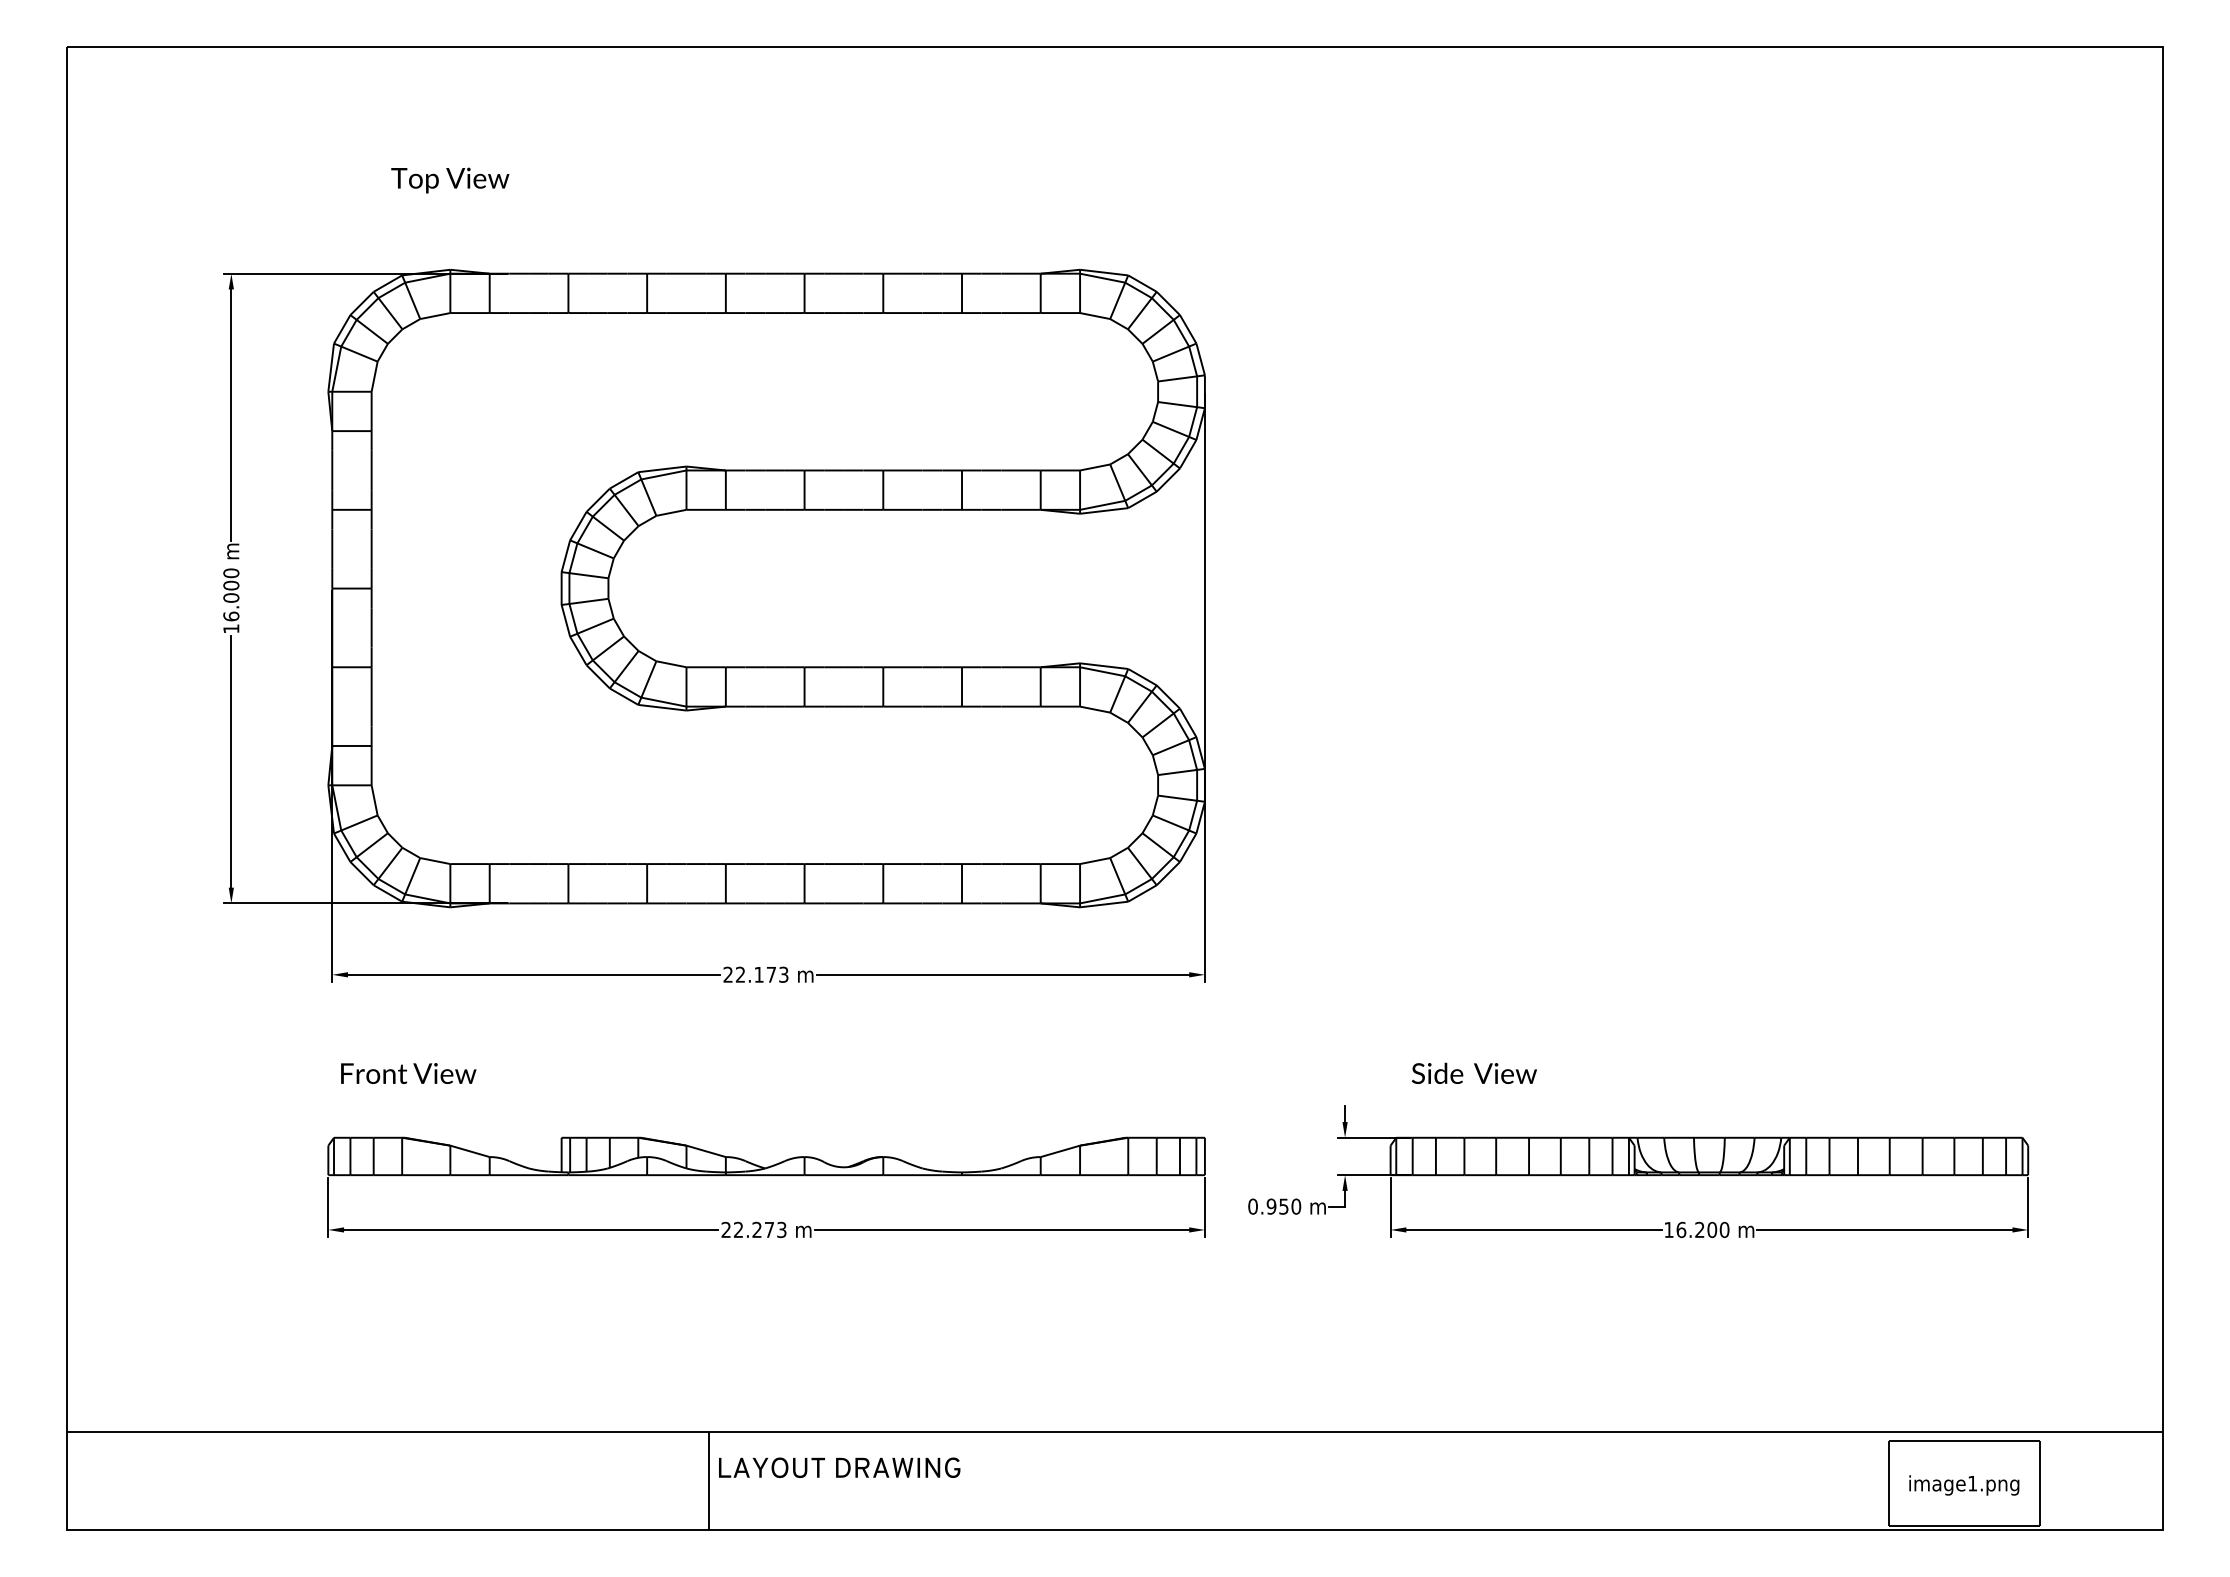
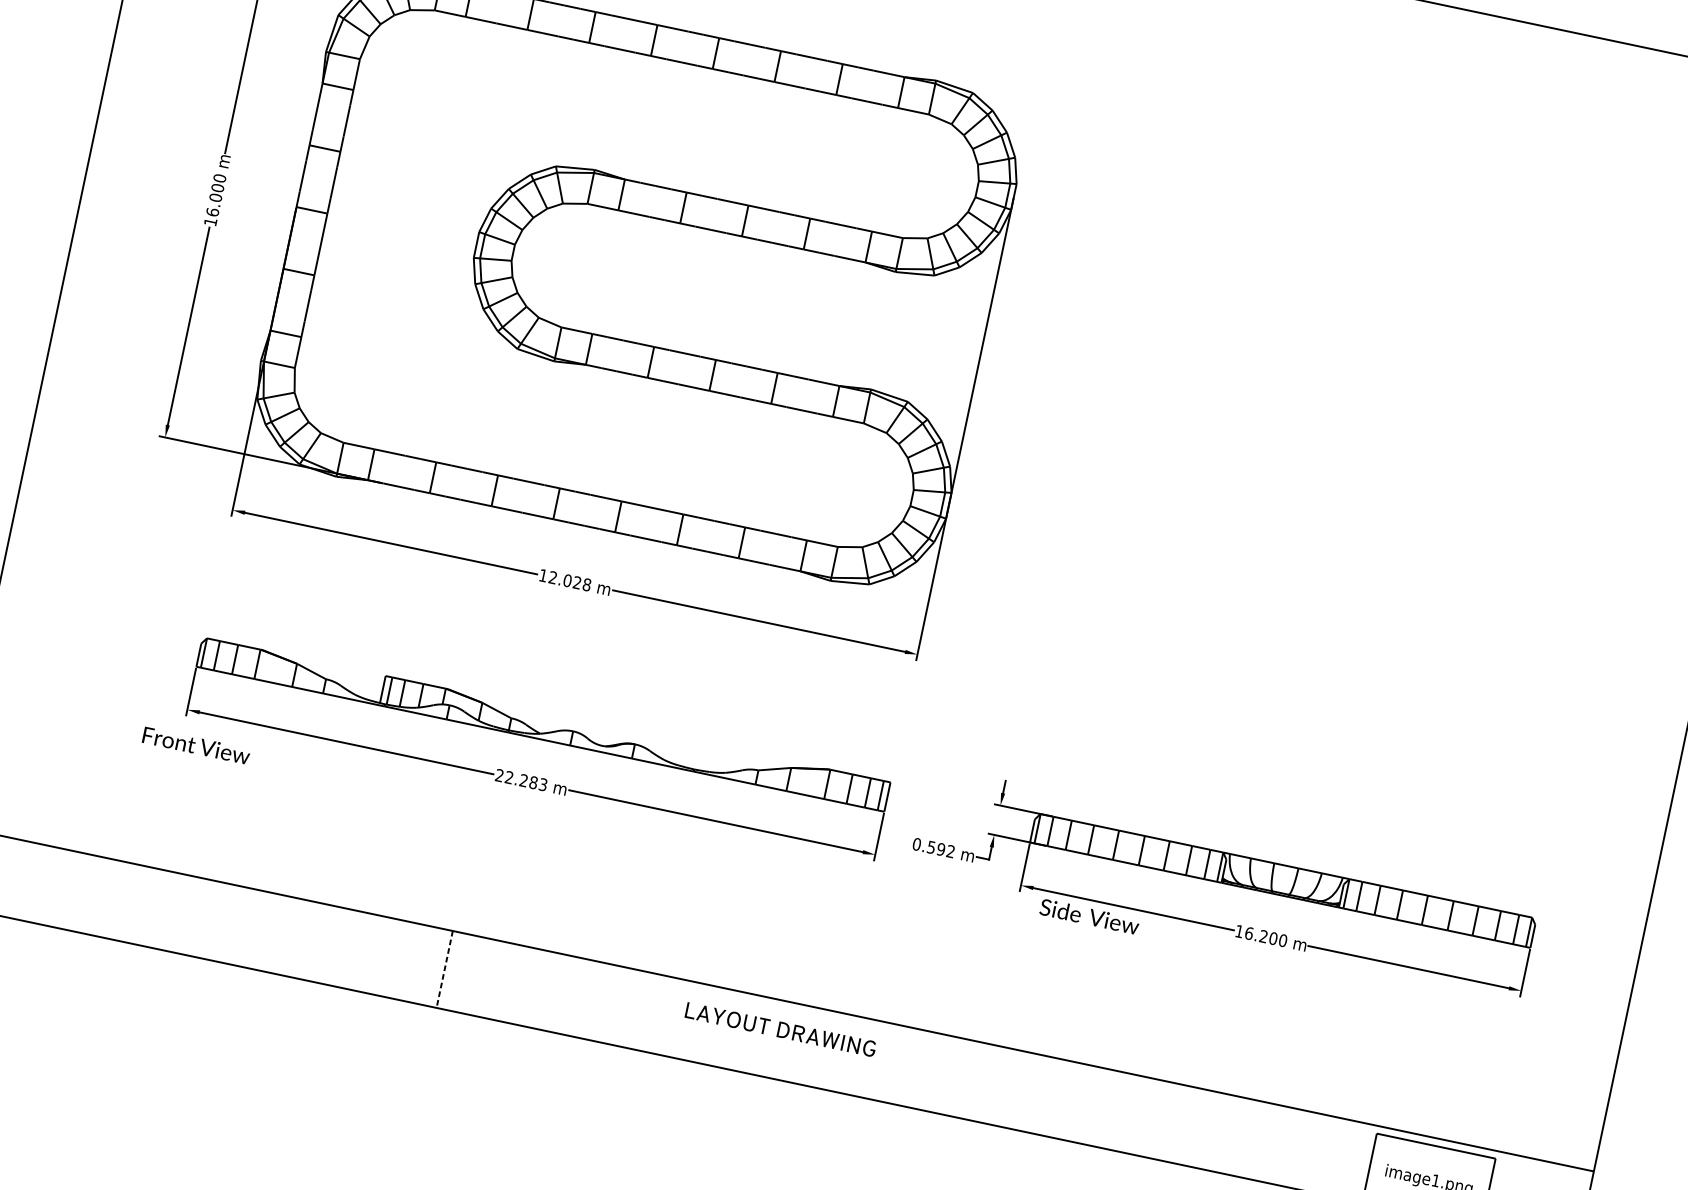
text: (755, 974) -> (564, 579), 22.173 -> 12.028
text: (1473, 1072) -> (1089, 915), moved
text: (408, 1073) -> (196, 745), moved
text: (1283, 1206) -> (940, 849), 0.950 -> 0.592
text: (769, 1229) -> (533, 782), 22.273 -> 22.283
text: (839, 1467) -> (780, 1029), moved
line: (709, 1481) -> (444, 970), solid -> dashed

